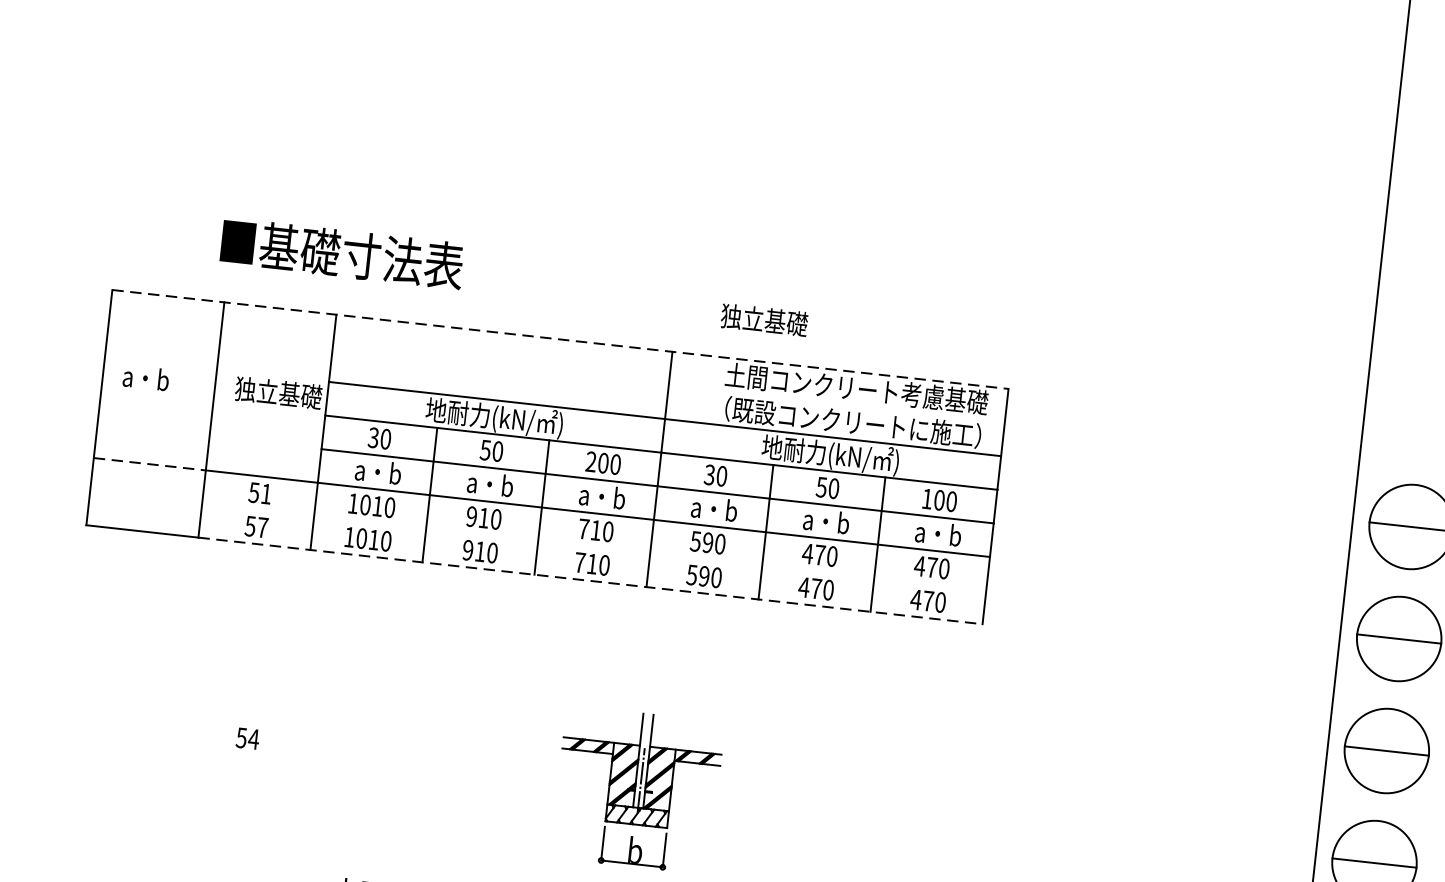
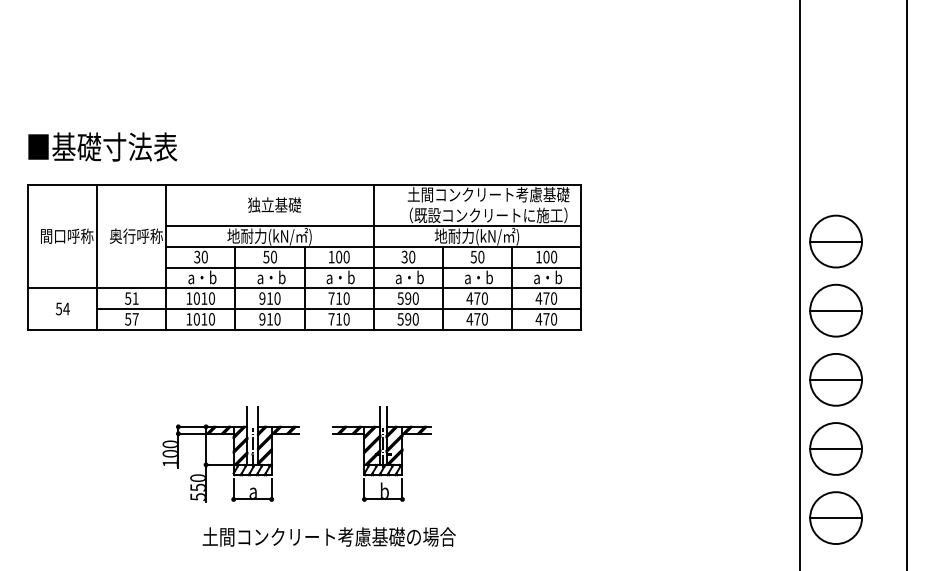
text: (341, 252) -> (102, 146), moved
text: (764, 319) -> (274, 204), moved
line: (560, 339) -> (304, 184), dashed -> solid
text: (165, 379) -> (66, 235), a・b -> 間口呼称
text: (279, 391) -> (136, 235), 独立基礎 -> 奥行呼称
text: (591, 460) -> (331, 256), 200 -> 100
line: (149, 464) -> (62, 288), dashed -> solid
line: (594, 546) -> (339, 308), added
line: (591, 580) -> (339, 329), dashed -> solid
text: (247, 737) -> (62, 308), moved
part: (392, 763) -> (230, 454), added

